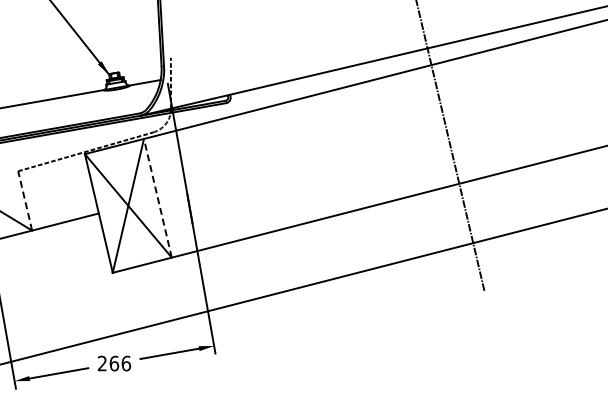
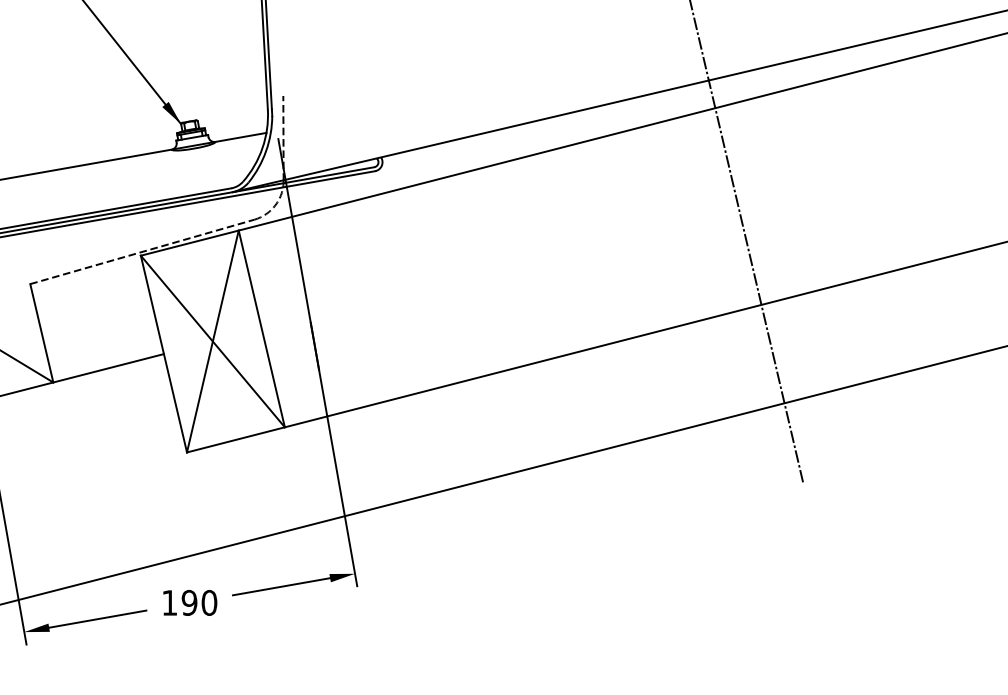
line: (157, 198) -> (261, 329), dashed -> solid
line: (25, 200) -> (42, 332), dashed -> solid
text: (114, 363) -> (189, 602), 266 -> 190

